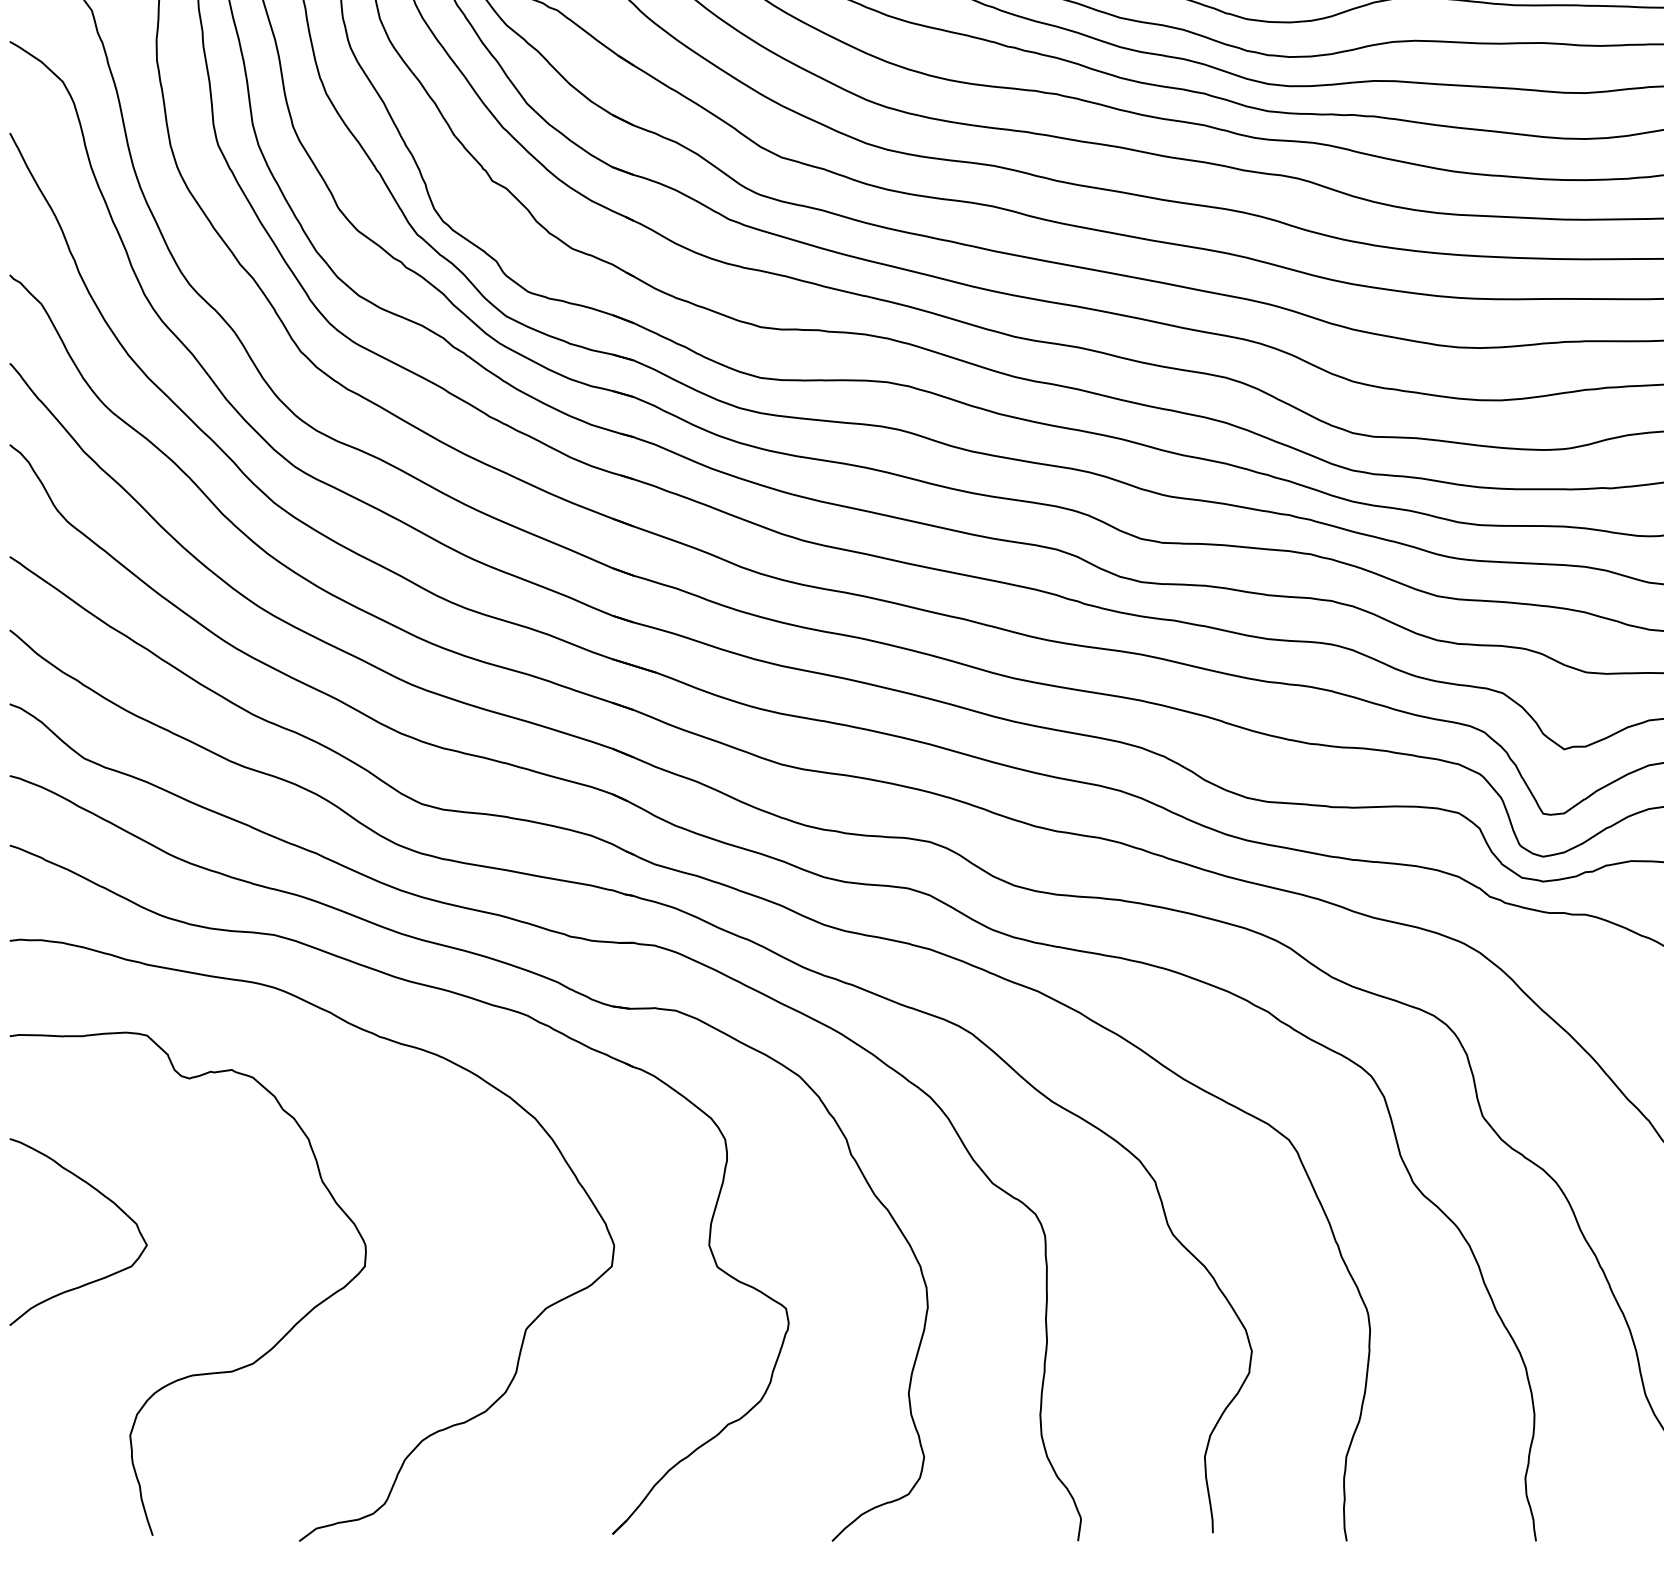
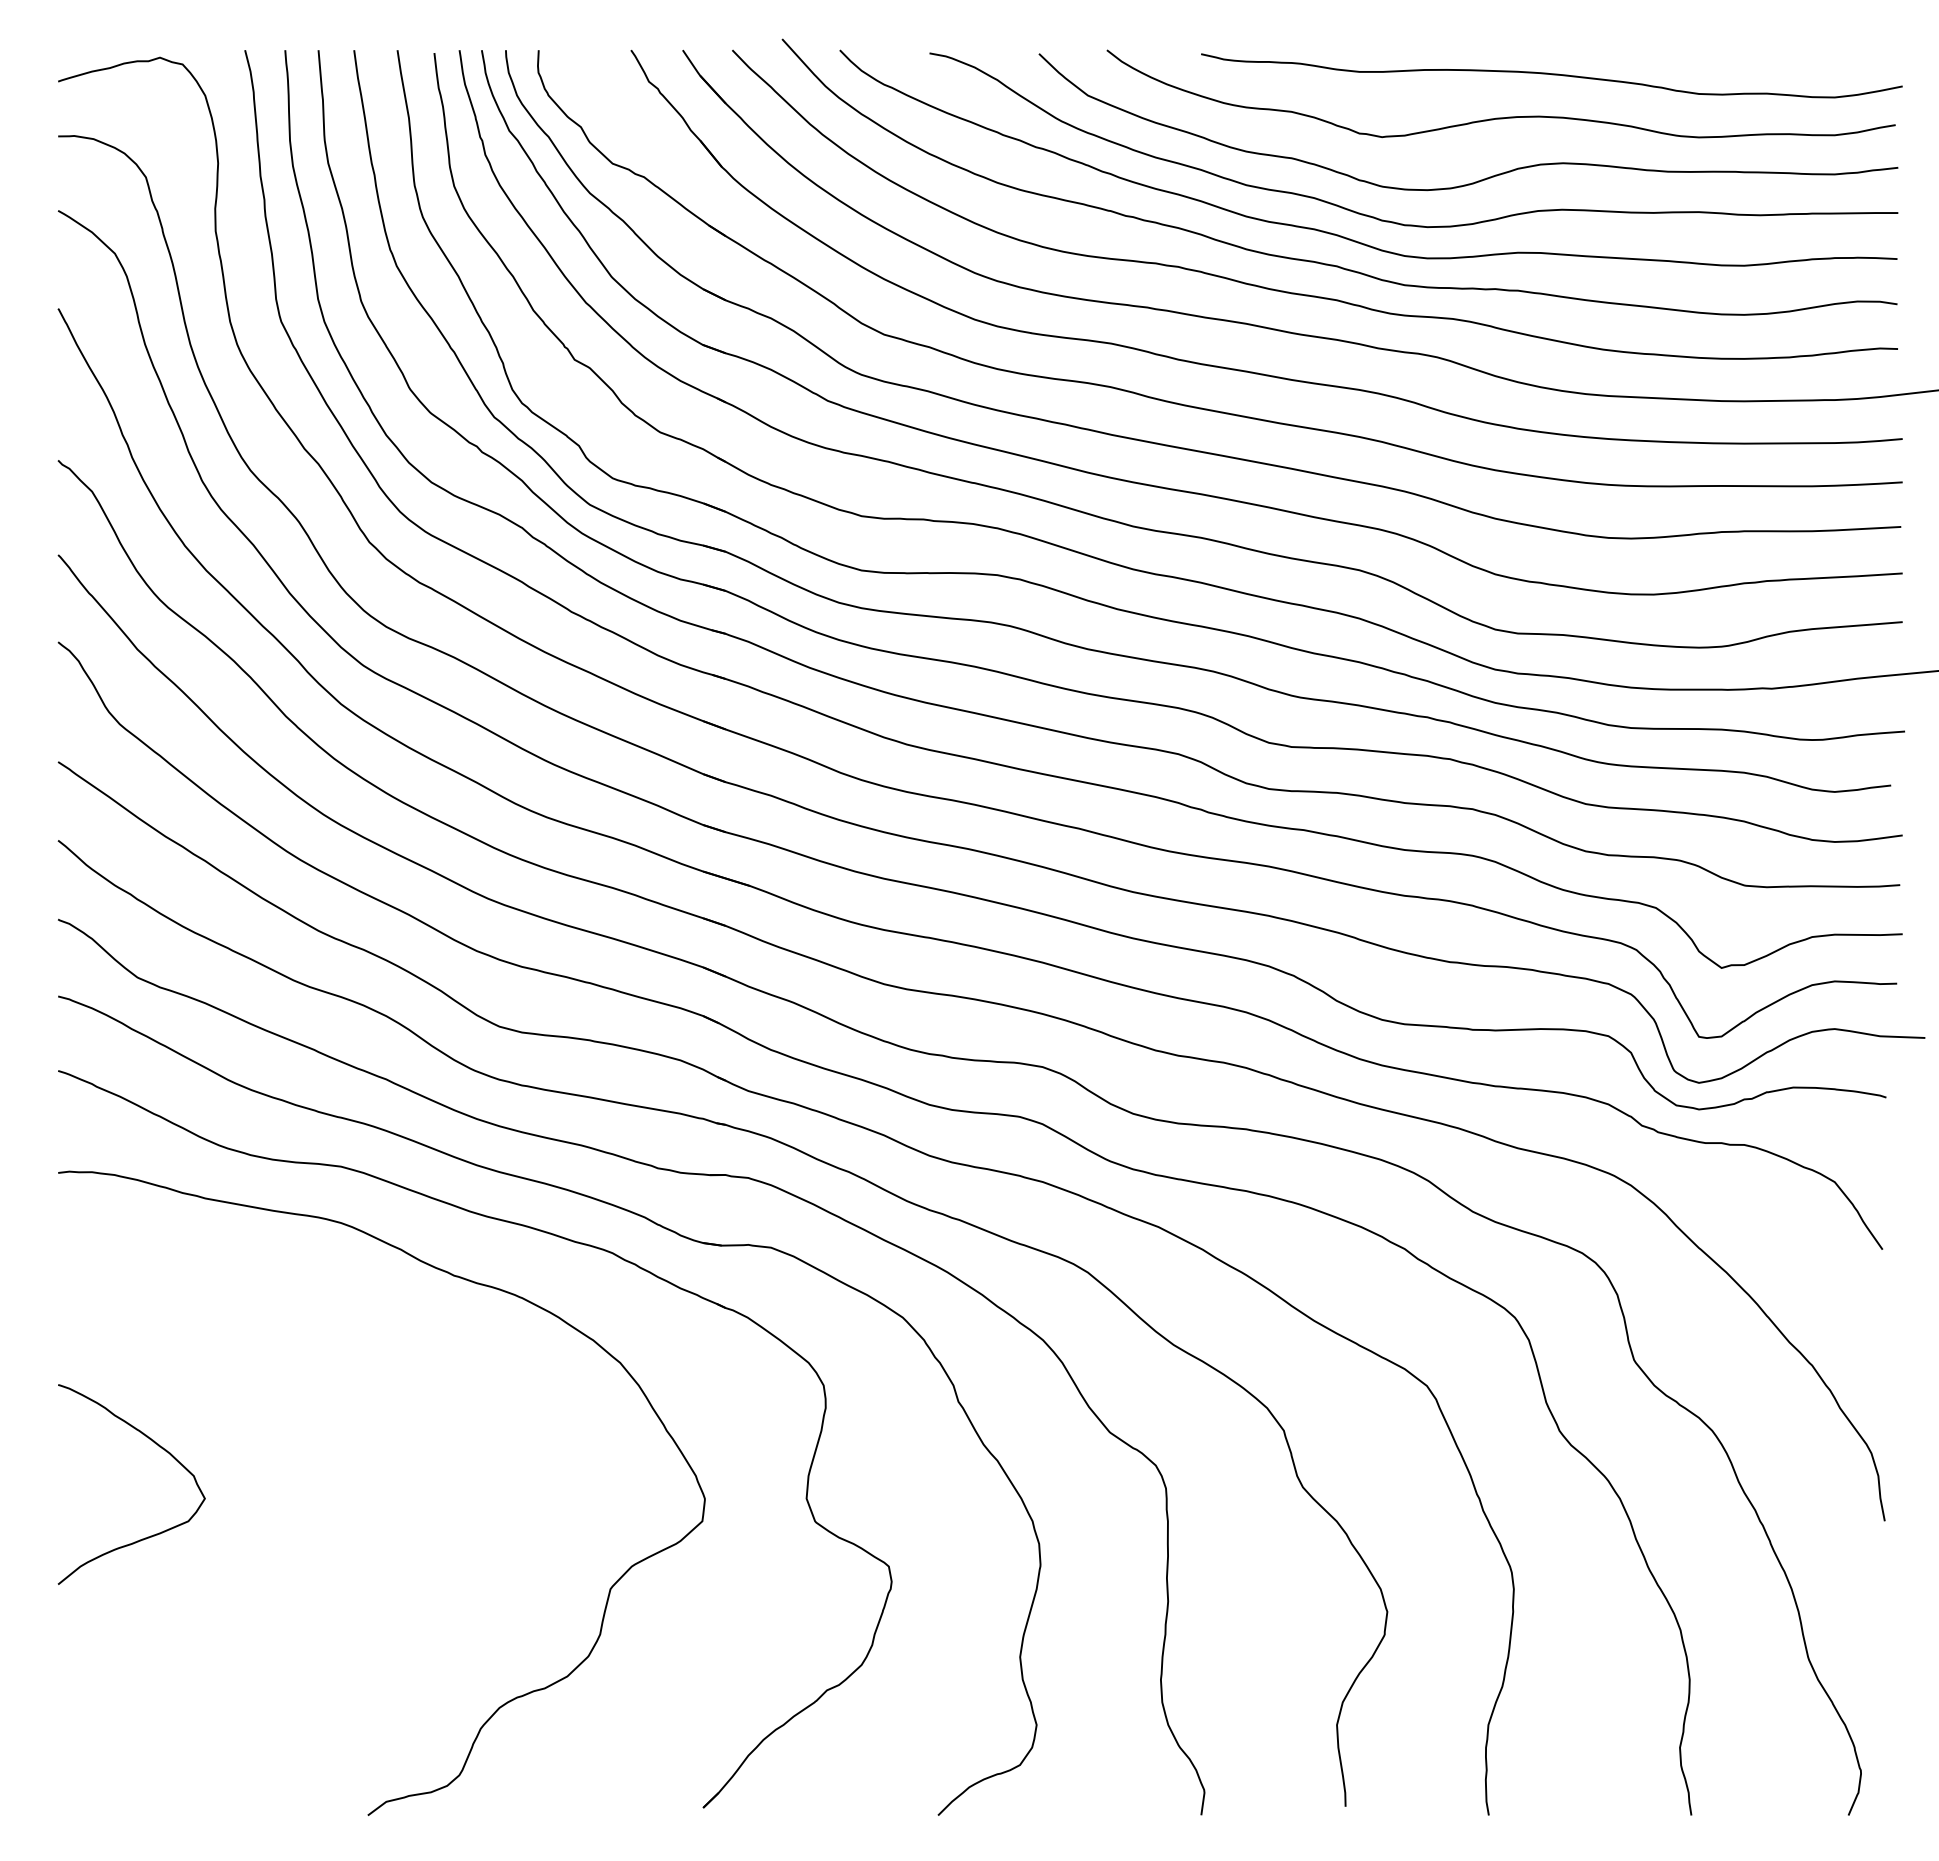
curve: (194, 1374) -> (255, 1636), removed

